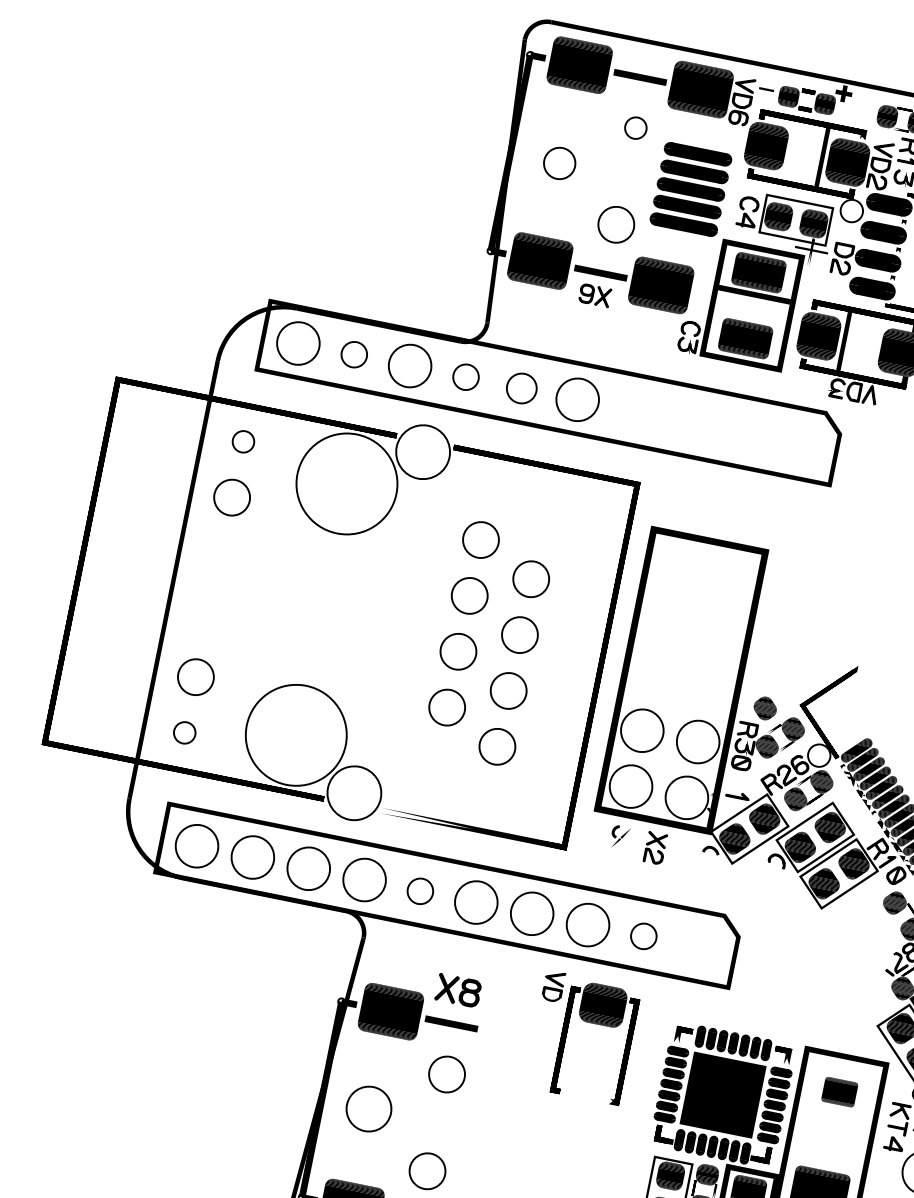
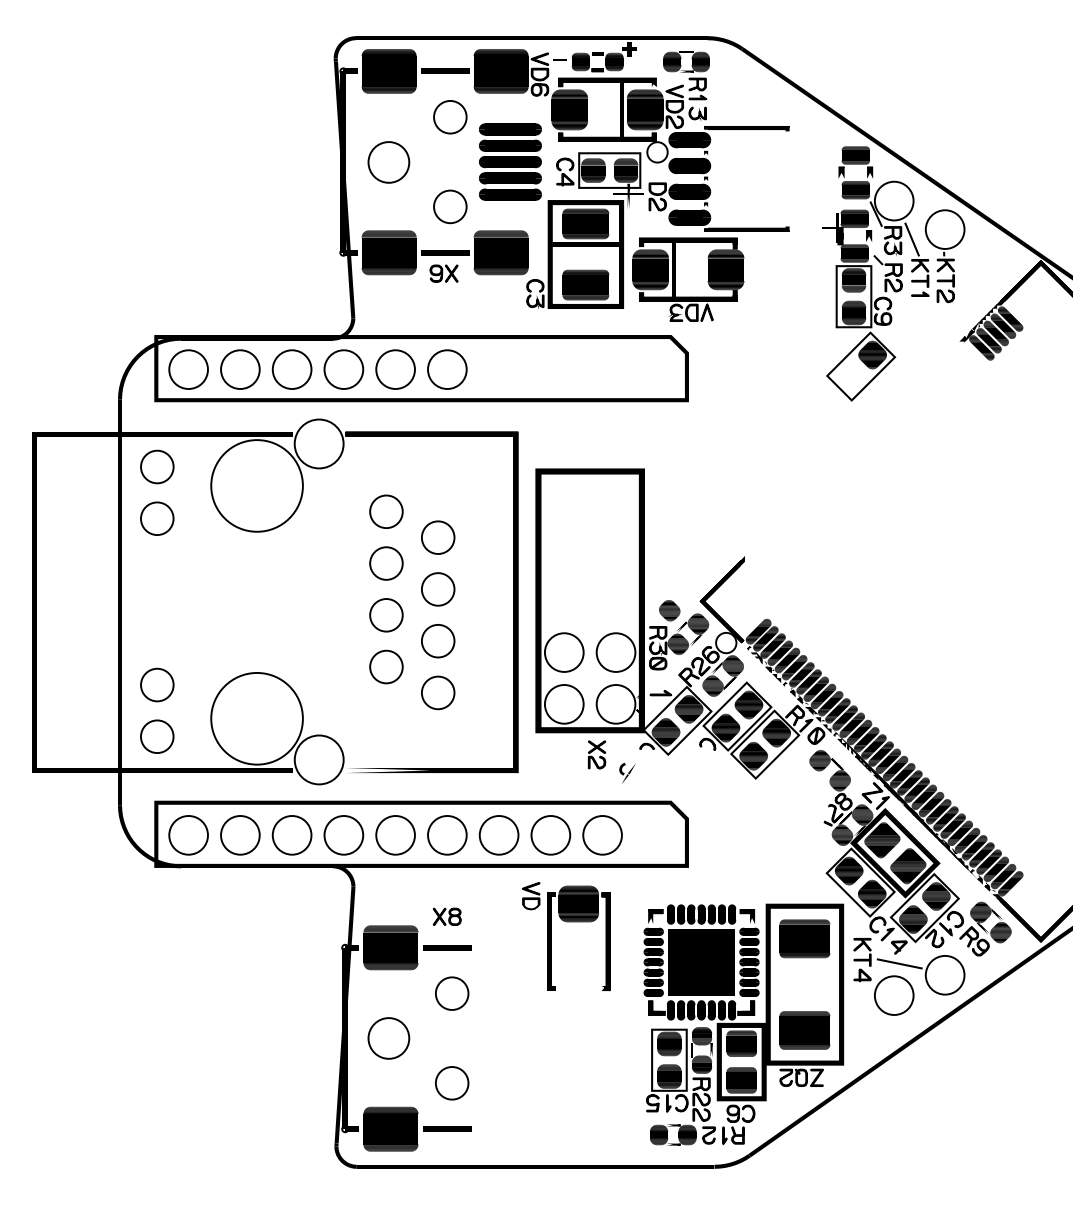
part: (635, 128) -> (450, 117), size x1.67
part: (559, 163) -> (388, 162), size x1.43
part: (354, 354) -> (240, 369), size x1.67
part: (465, 377) -> (343, 369), size x1.67
part: (521, 388) -> (395, 369), size x1.43
part: (243, 441) -> (157, 466), size x1.67
part: (184, 732) -> (157, 736), size x1.67
part: (620, 836) -> (627, 772), moved
part: (420, 891) -> (395, 835), size x1.67
part: (643, 936) -> (602, 835), size x1.67
part: (457, 989) -> (446, 916), size x0.71
part: (839, 1091) -> (804, 938), size x1.67

